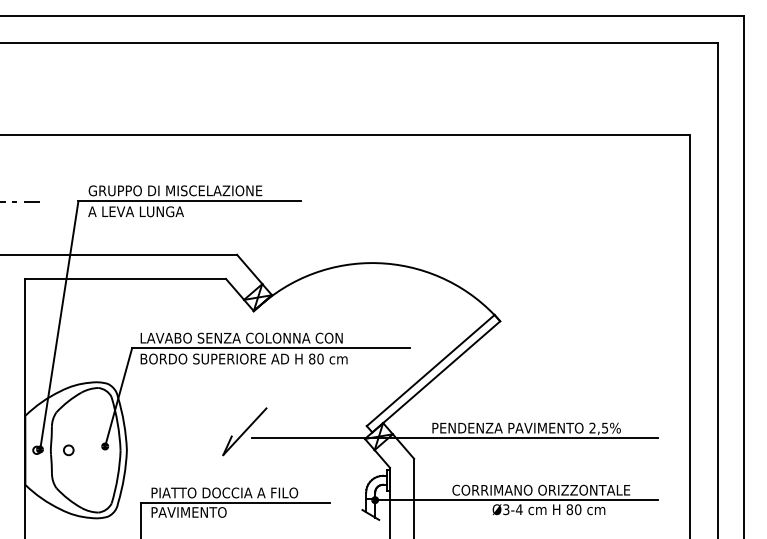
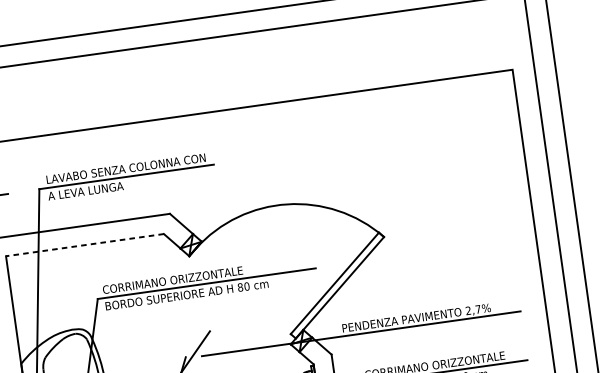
text: (189, 190) -> (125, 168), GRUPPO DI MISCELAZIONE -> LAVABO SENZA COLONNA CON
line: (125, 278) -> (84, 244), solid -> dashed
text: (241, 337) -> (182, 278), LAVABO SENZA COLONNA CON -> CORRIMANO ORIZZONTALE
text: (605, 428) -> (478, 309), 2,5%%% -> 2,7%%%

